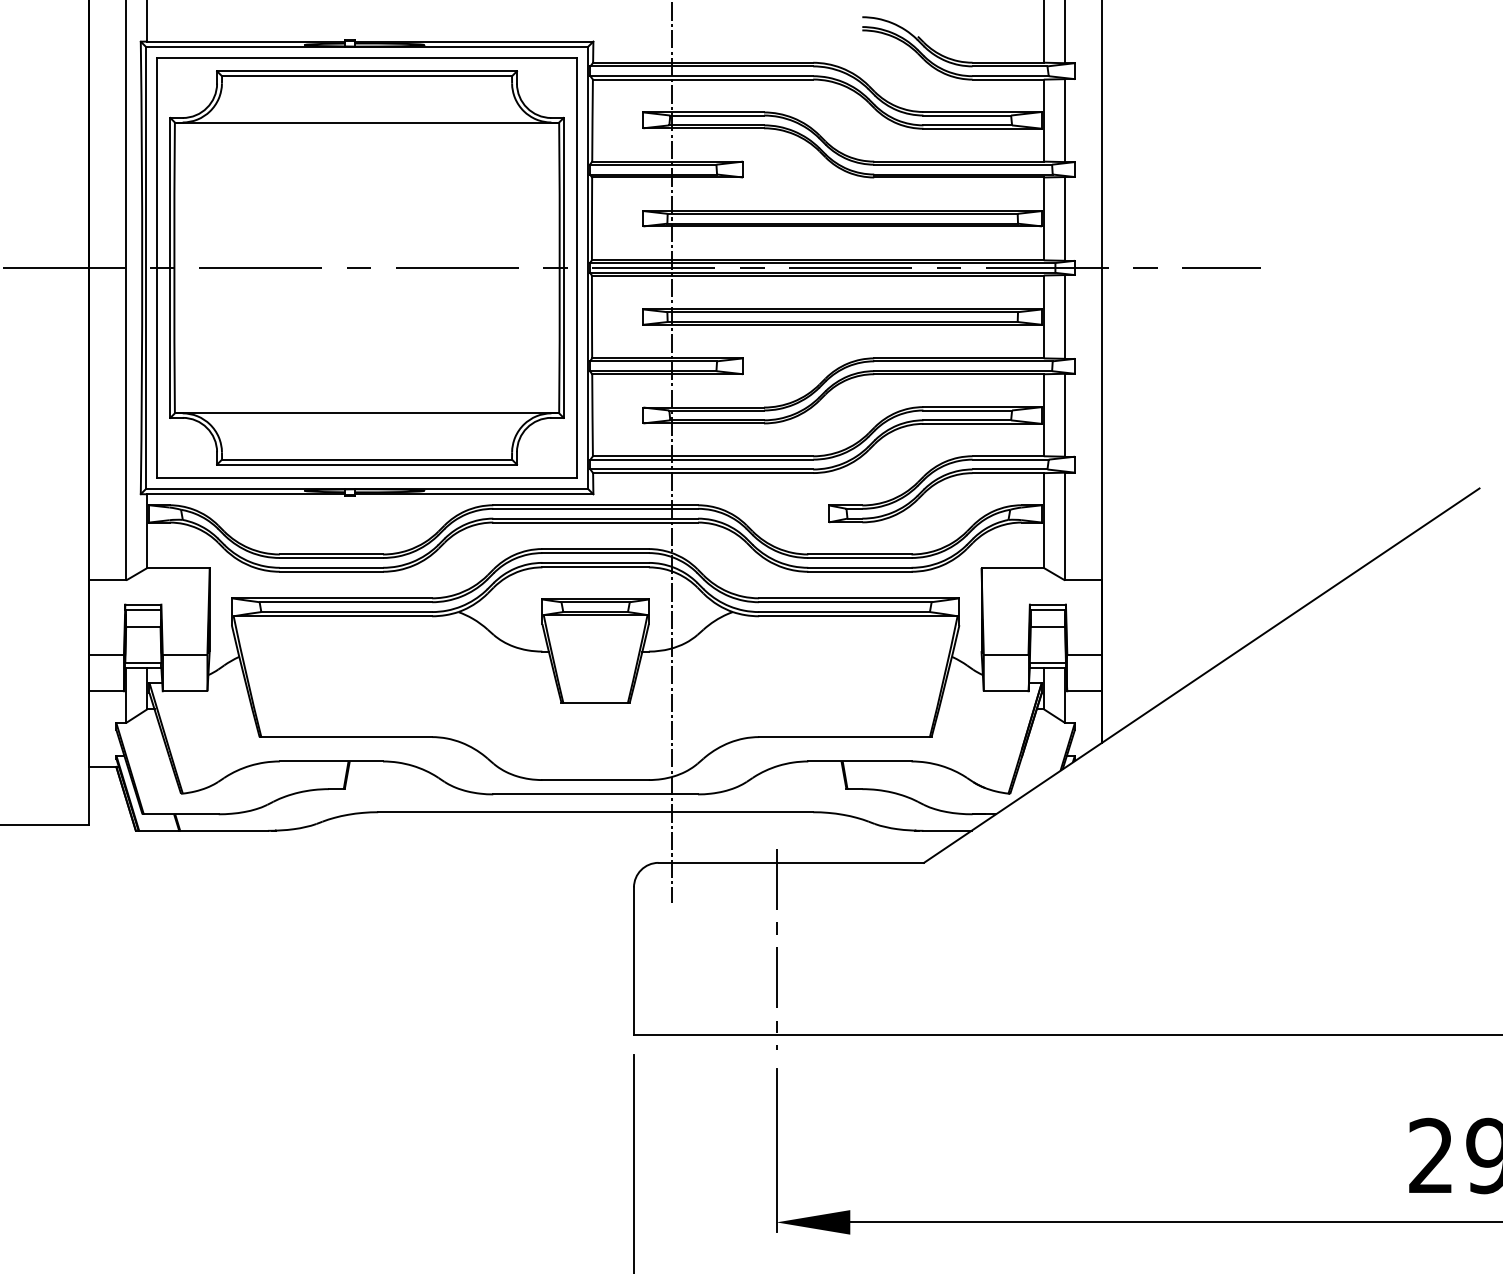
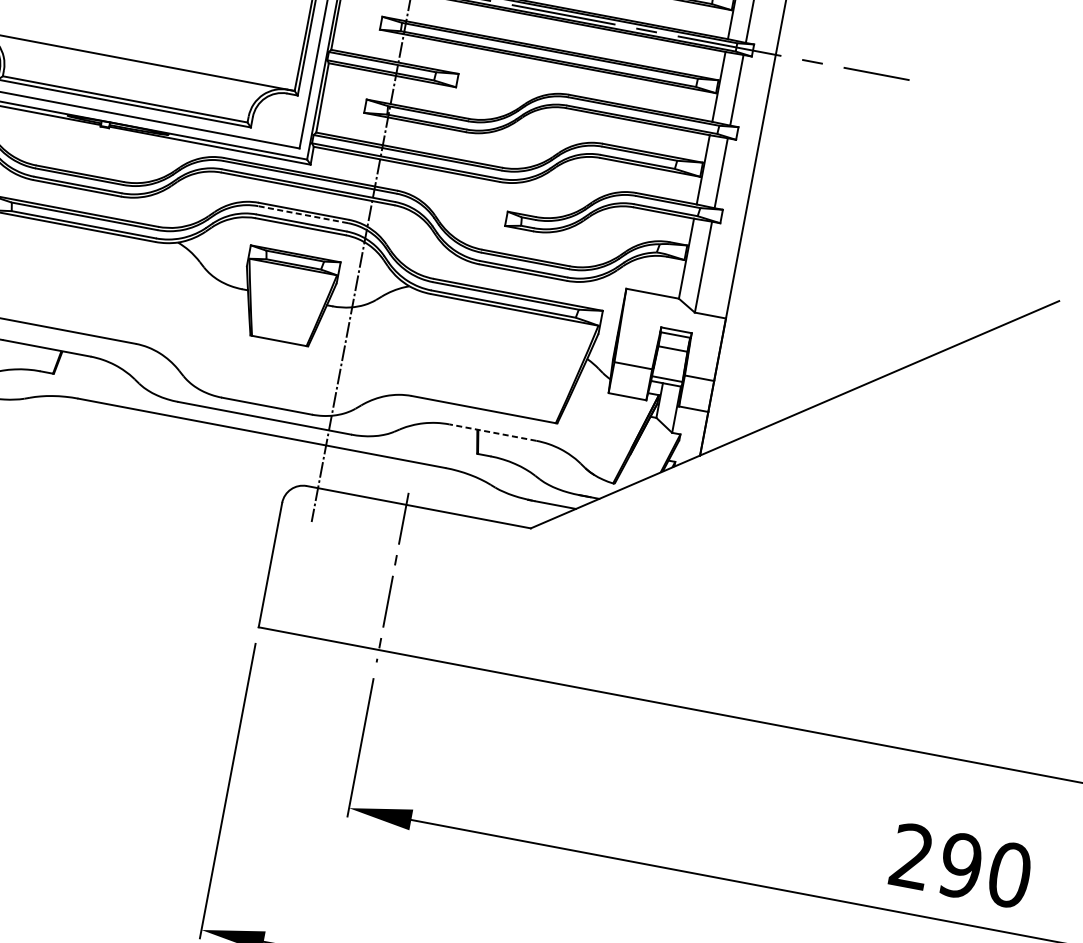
line: (595, 553) -> (302, 215), solid -> dashed
line: (859, 761) -> (492, 432), solid -> dashed

